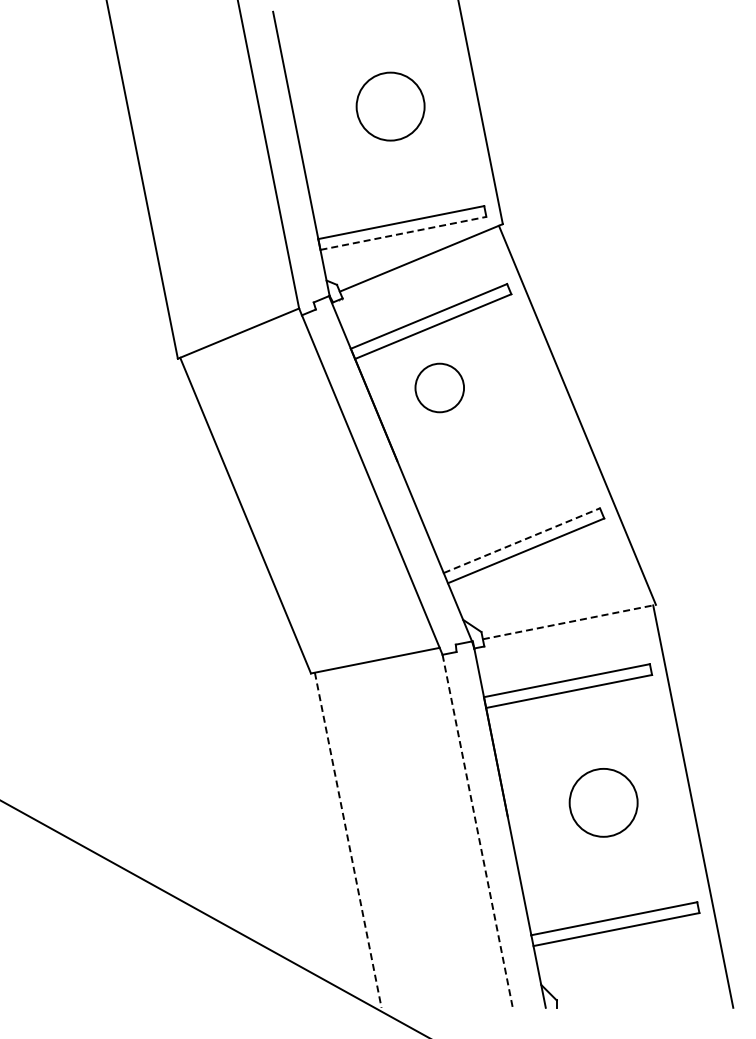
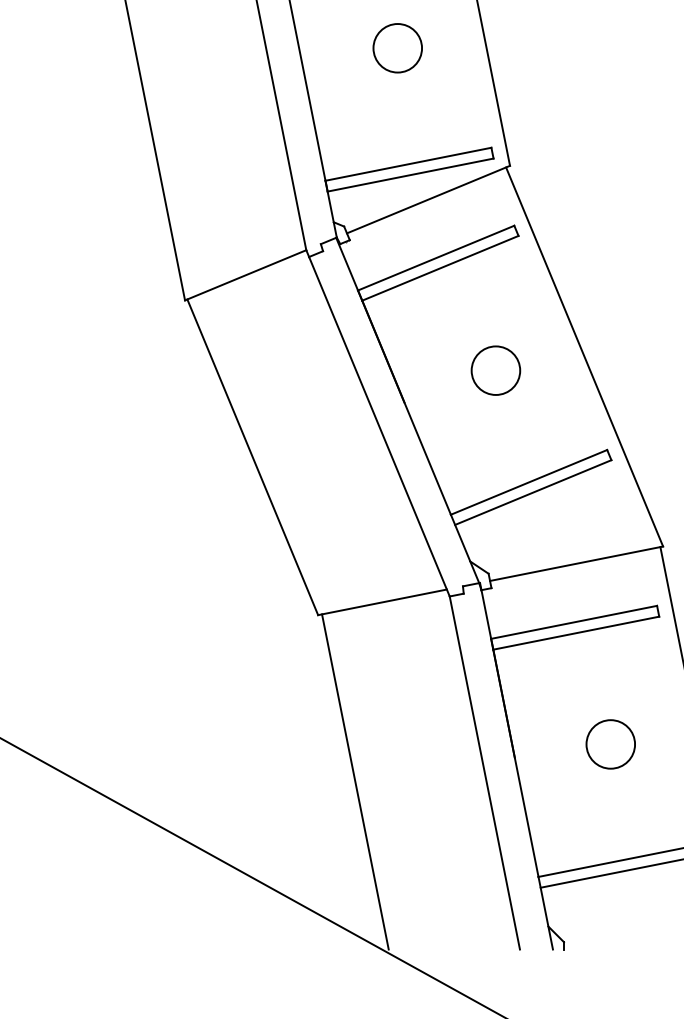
circle: (390, 106) -> (397, 48), size x0.71
line: (403, 233) -> (410, 175), dashed -> solid
circle: (439, 387) -> (495, 370), moved
line: (521, 540) -> (528, 482), dashed -> solid
line: (569, 621) -> (576, 563), dashed -> solid
circle: (603, 802) -> (610, 744), size x0.71
line: (477, 831) -> (484, 773), dashed -> solid
line: (348, 840) -> (355, 782), dashed -> solid

